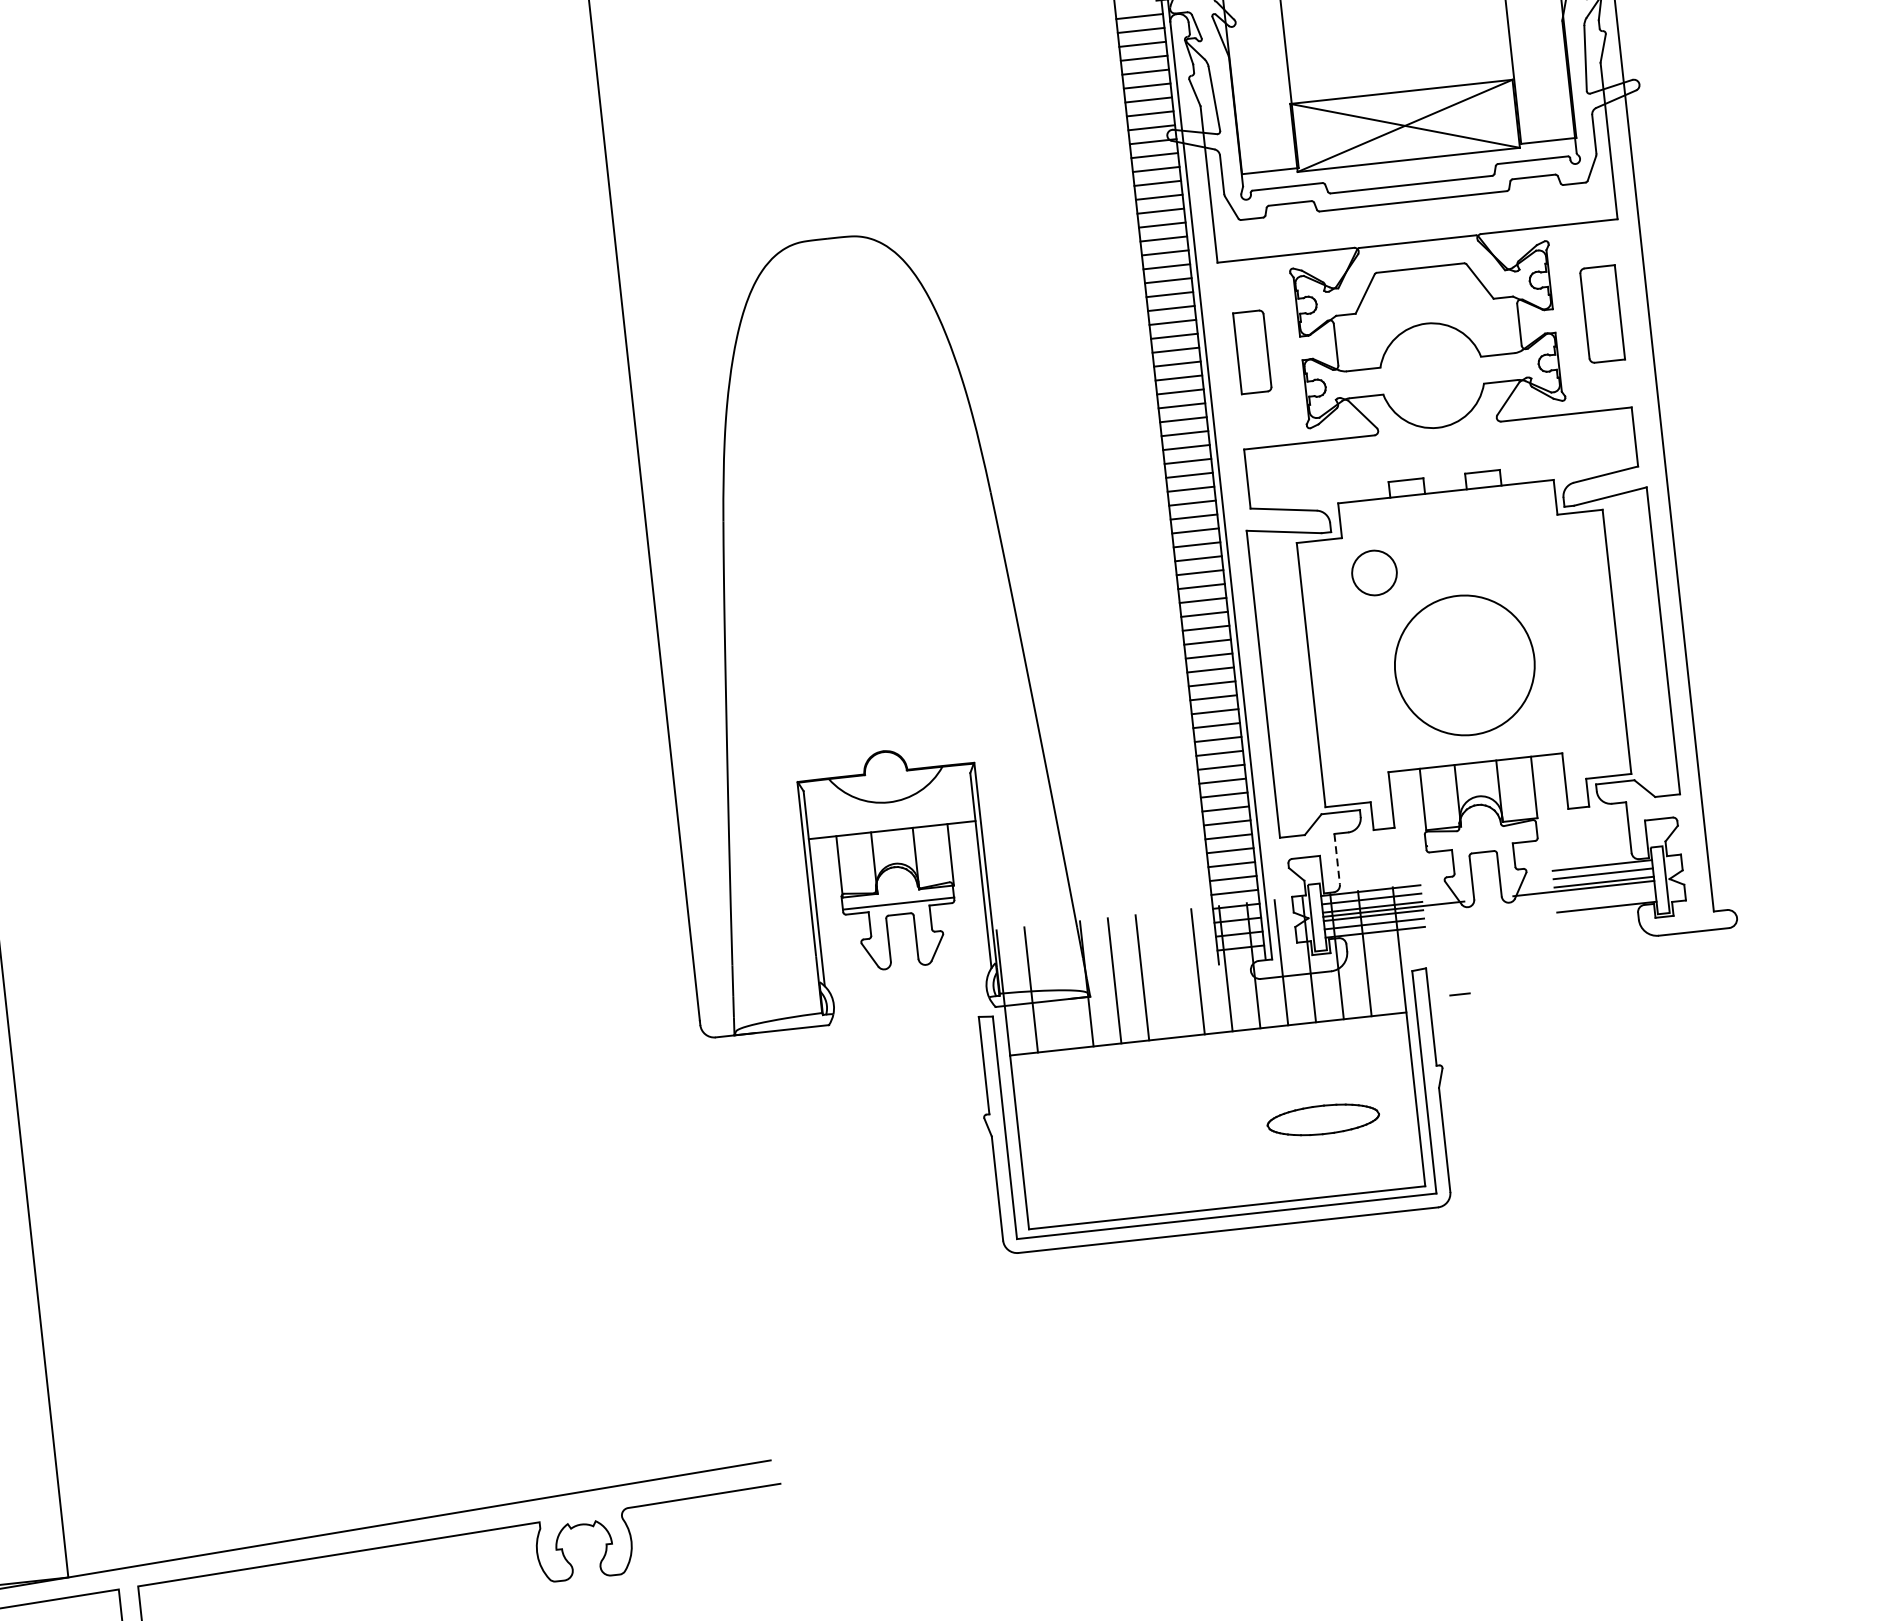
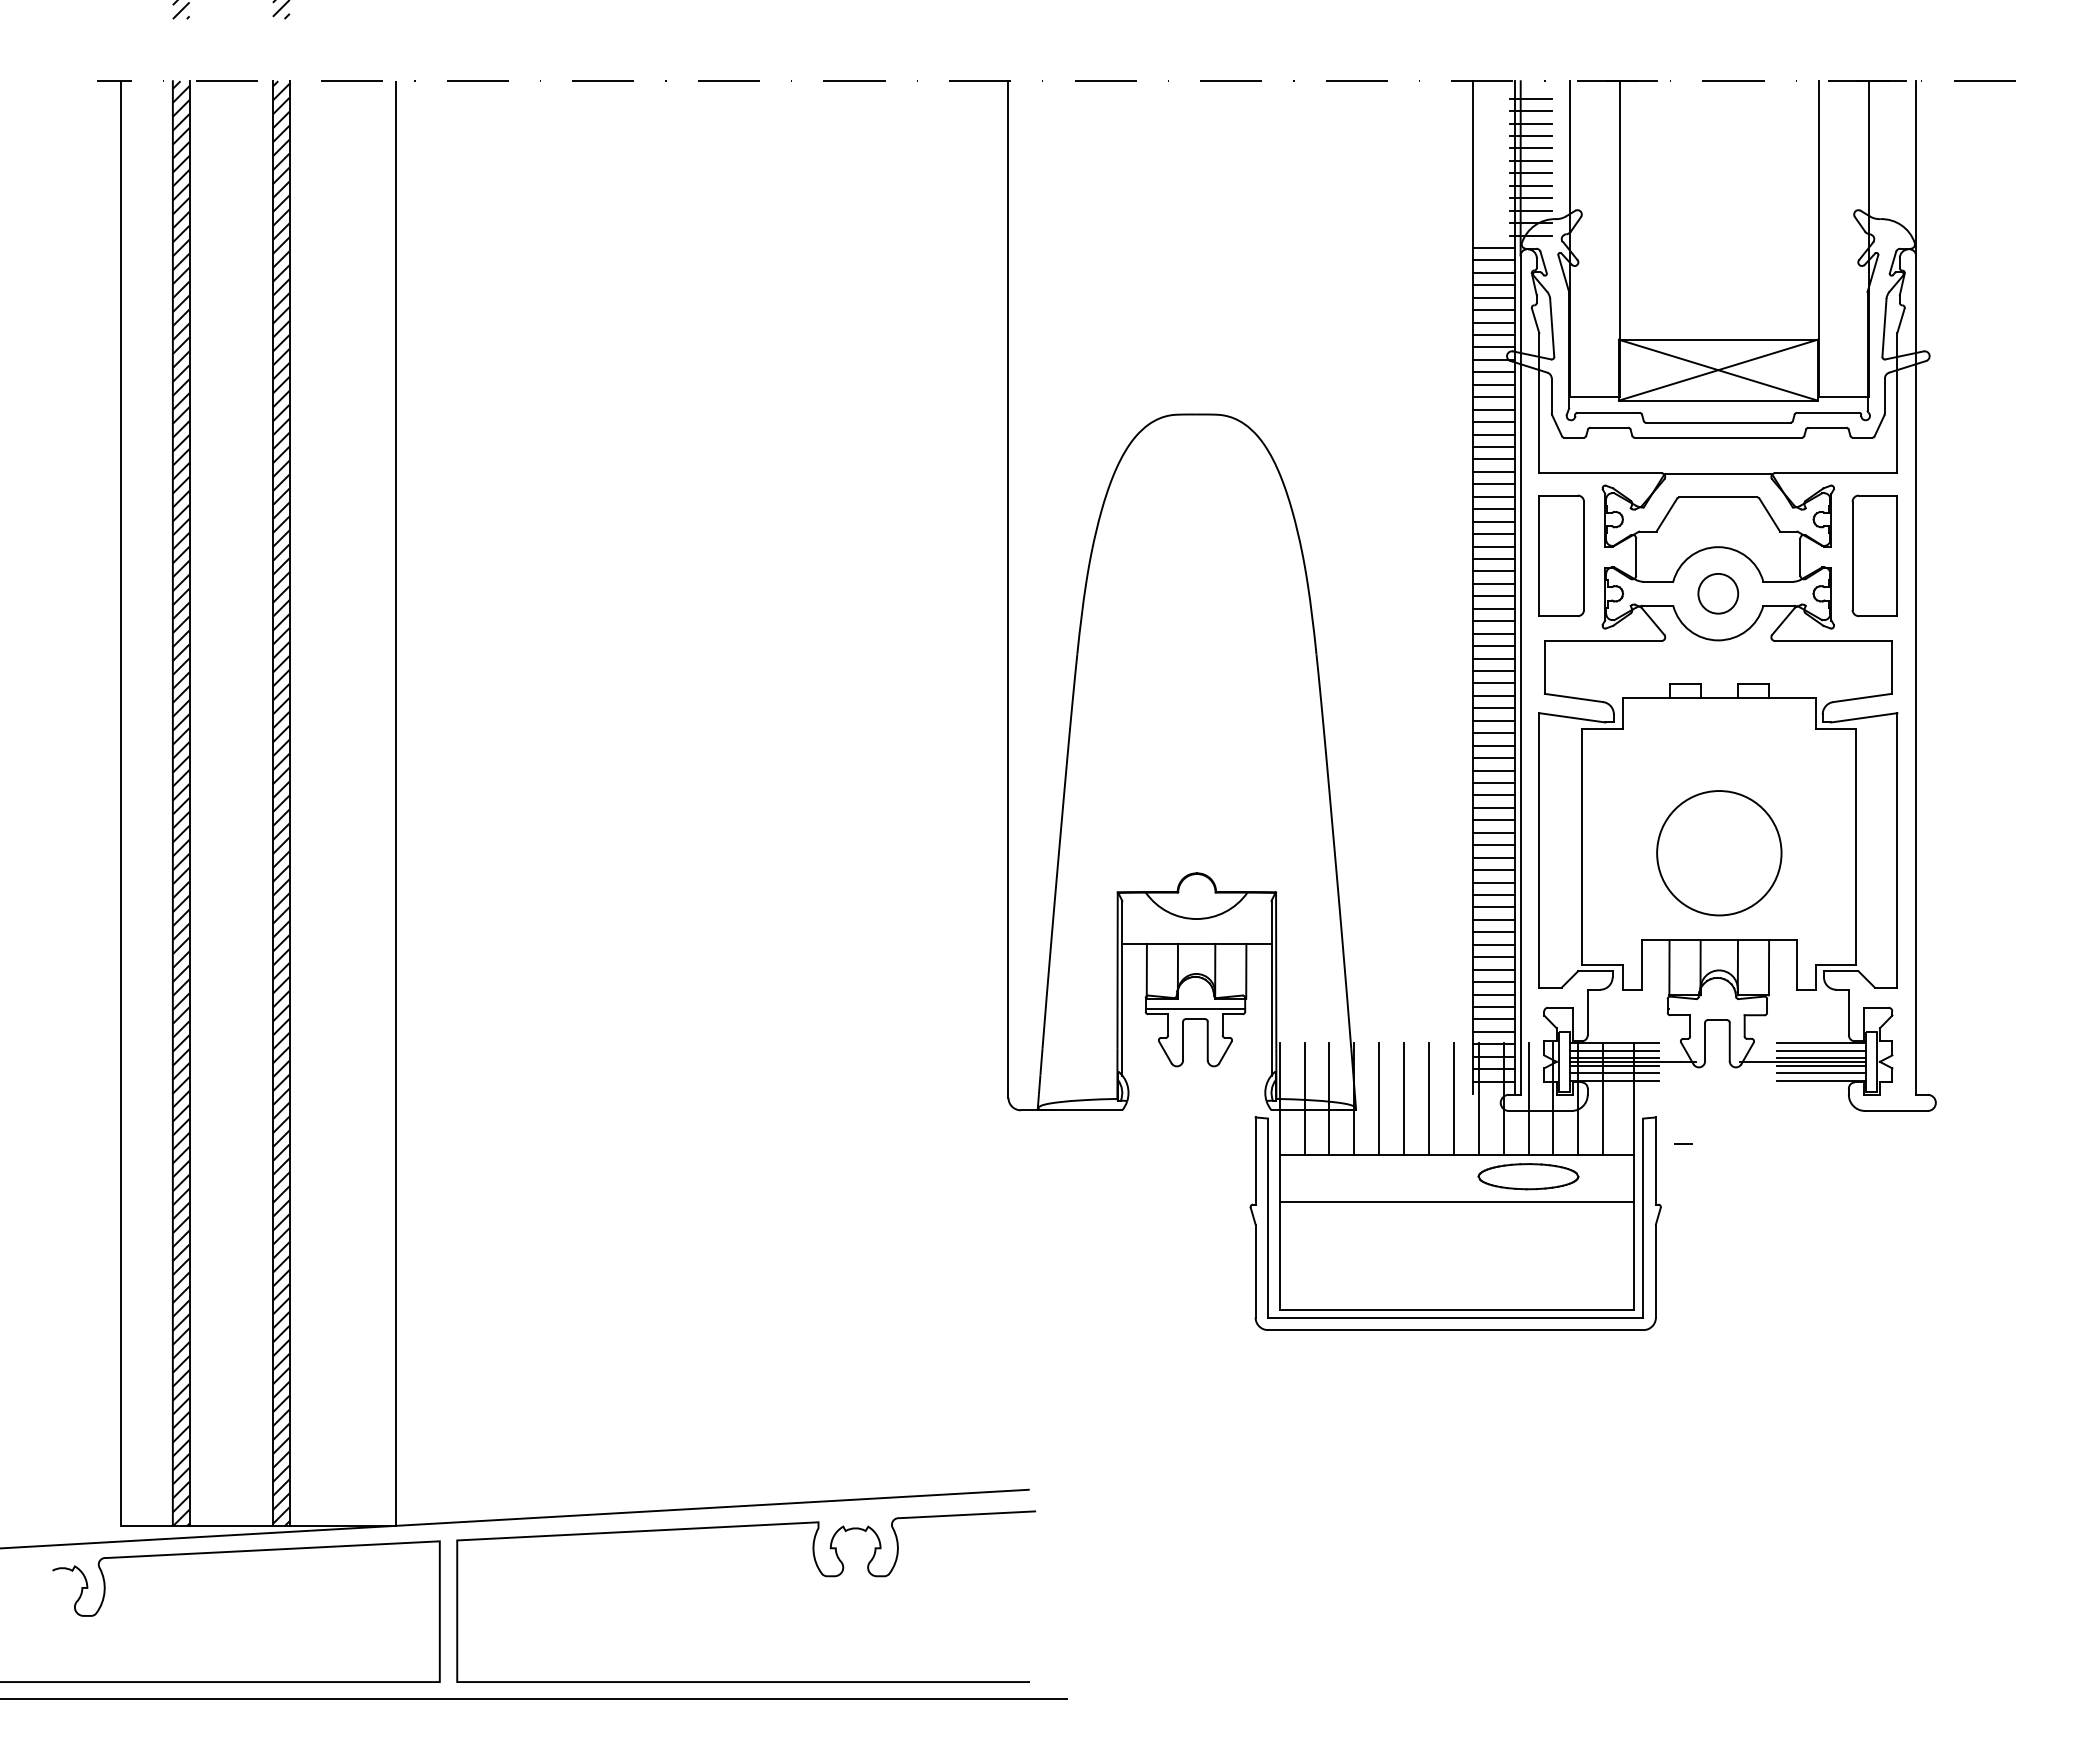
part: (1602, 313) -> (1874, 555), size x1.43
part: (1252, 351) -> (1561, 555), size x1.67
circle: (1374, 572) -> (1718, 593), moved
line: (1336, 859) -> (1587, 1012), dashed -> solid
line: (1604, 890) -> (1821, 1065), added
line: (1605, 899) -> (1821, 1073), added
line: (1169, 974) -> (1428, 1098), added
line: (1059, 986) -> (1329, 1098), added
line: (1213, 1086) -> (1456, 1201), added
part: (1323, 1119) -> (1528, 1176), moved

